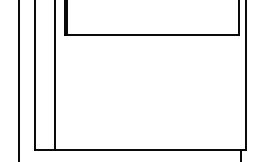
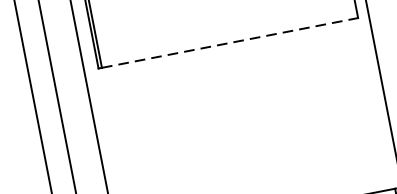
line: (152, 35) -> (229, 43), solid -> dashed

